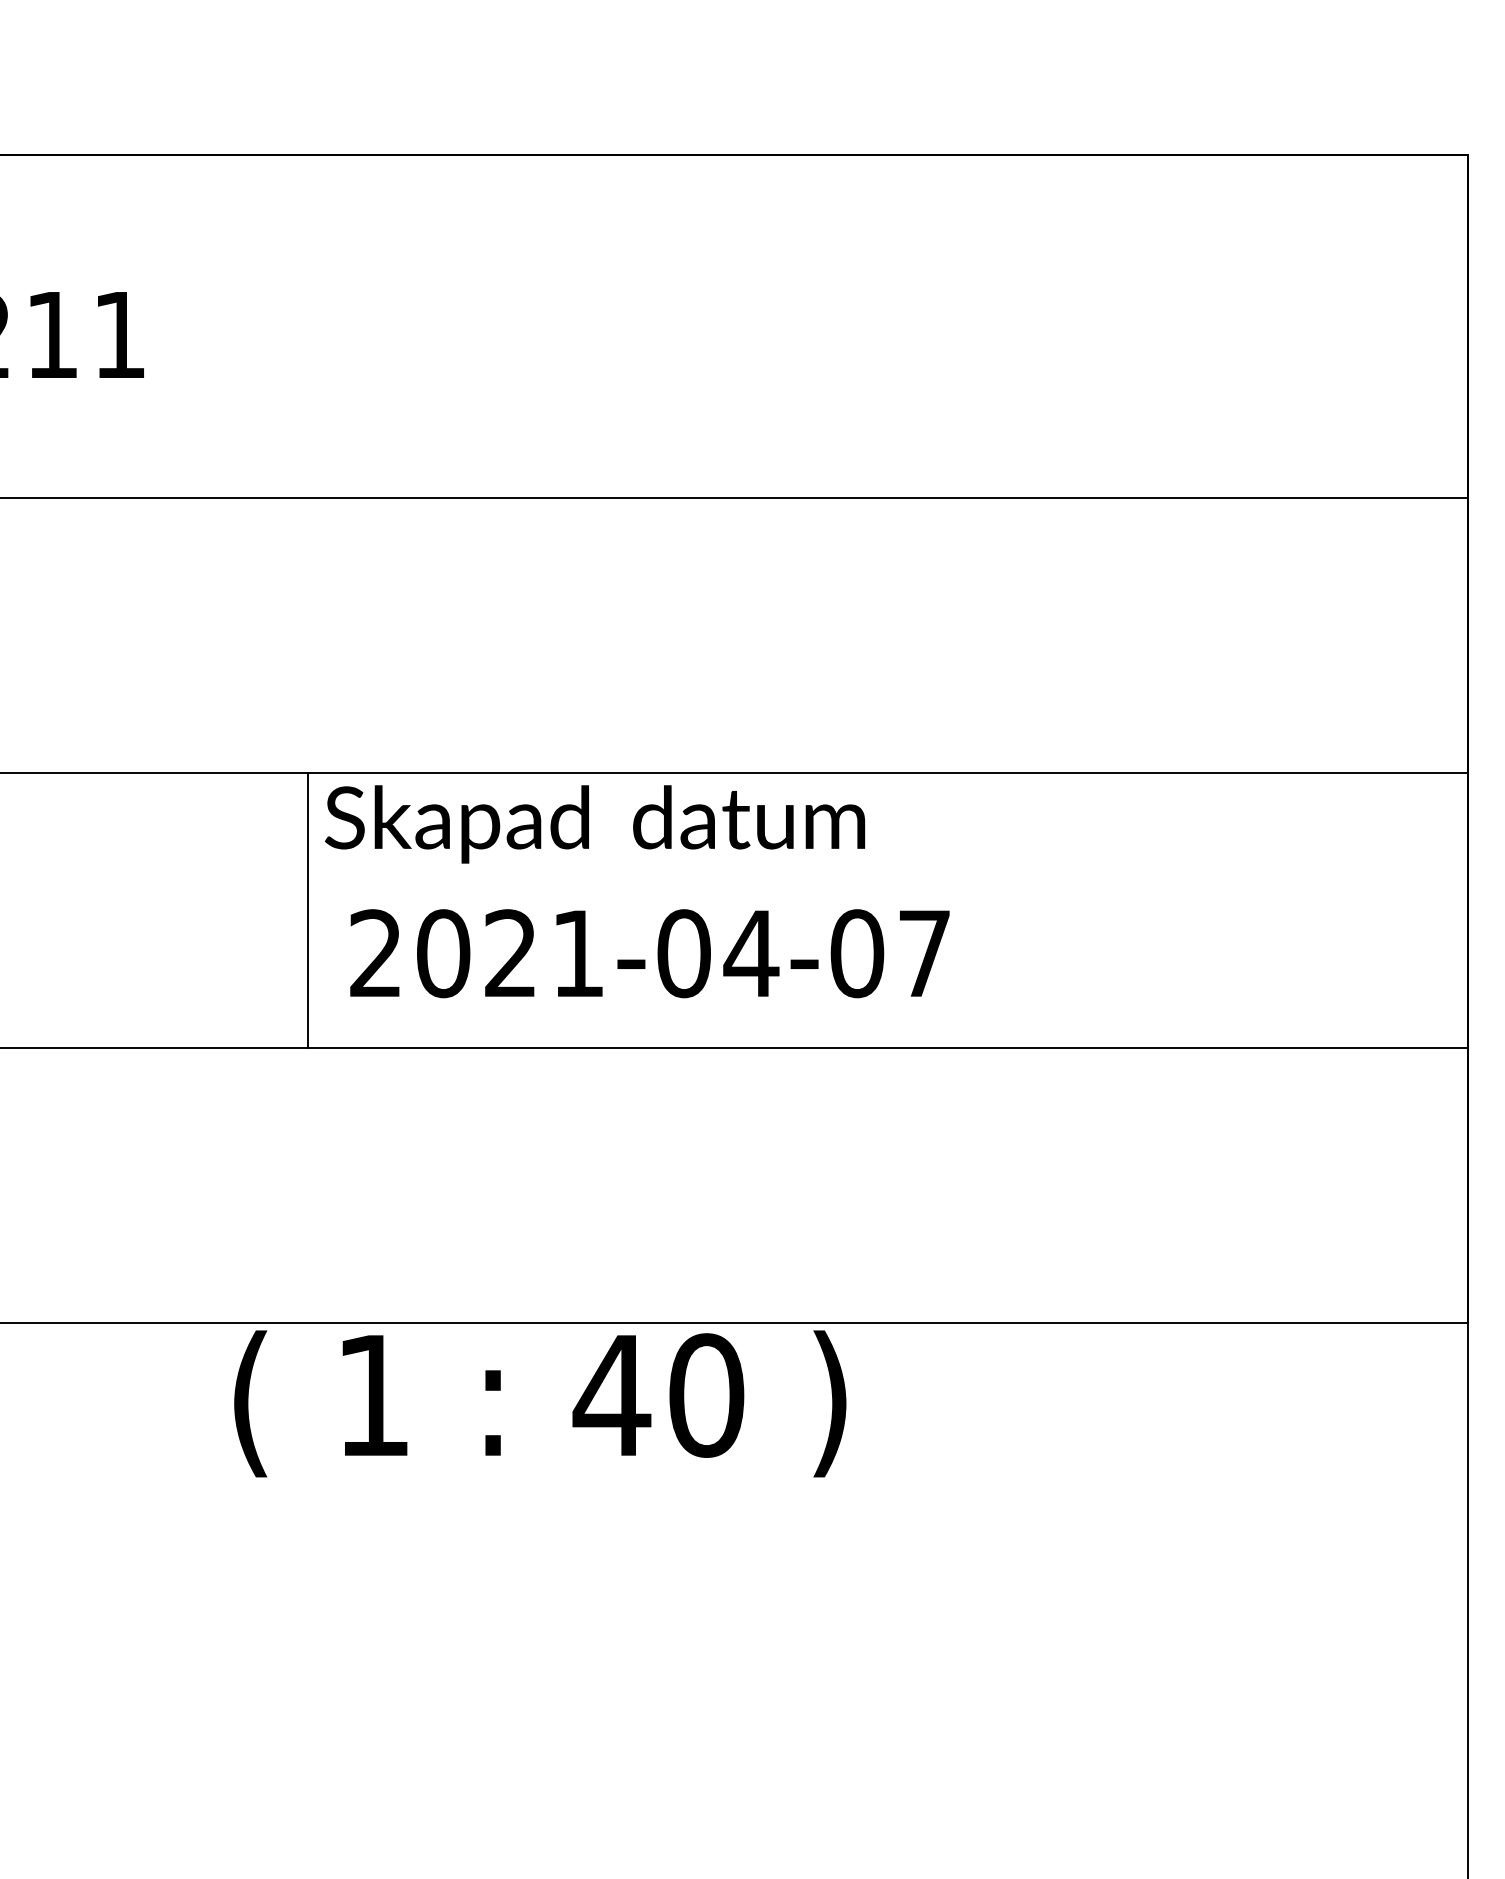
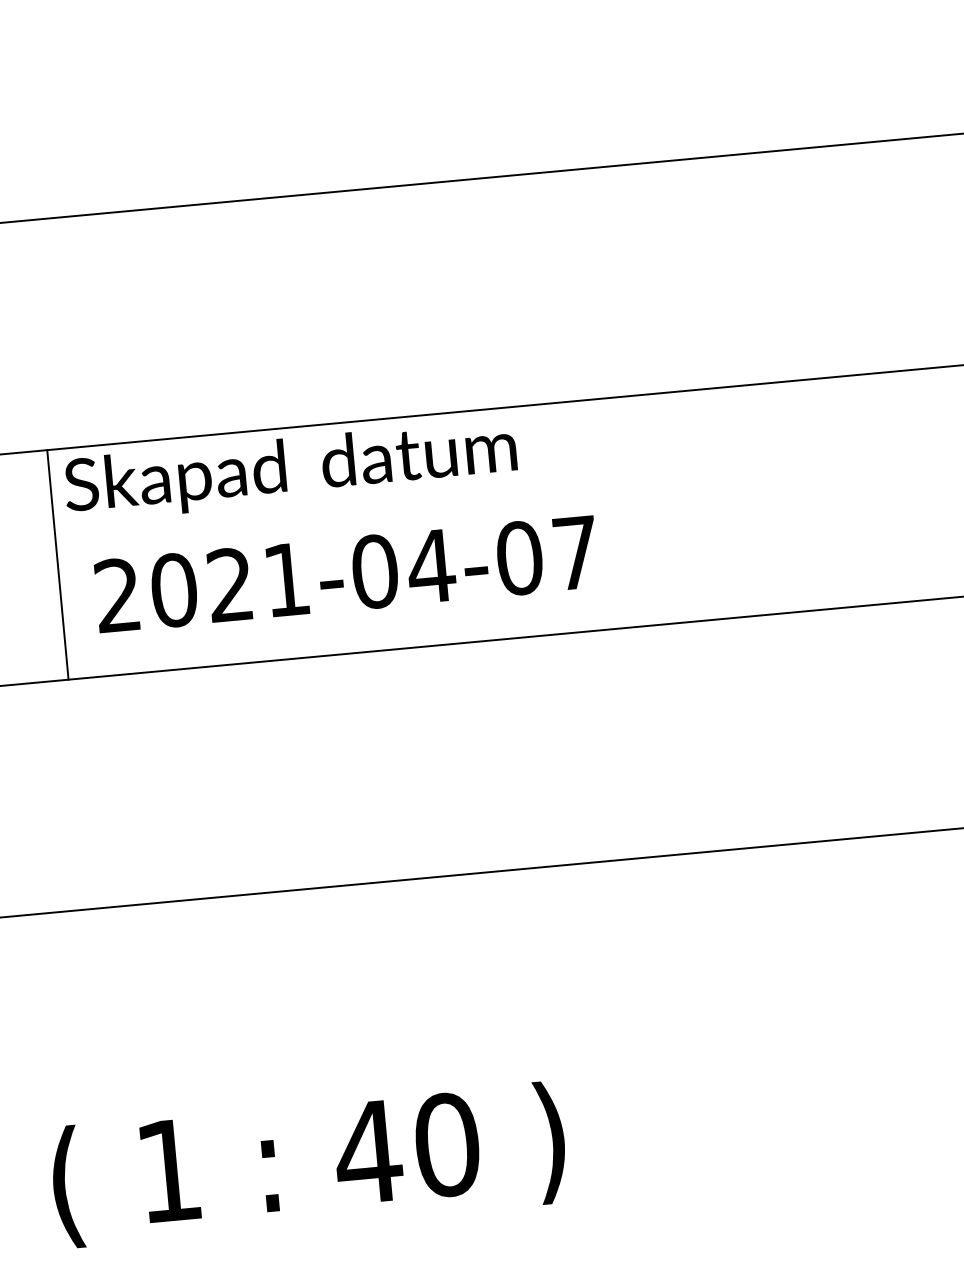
text: (540, 1403) -> (309, 1164), moved

